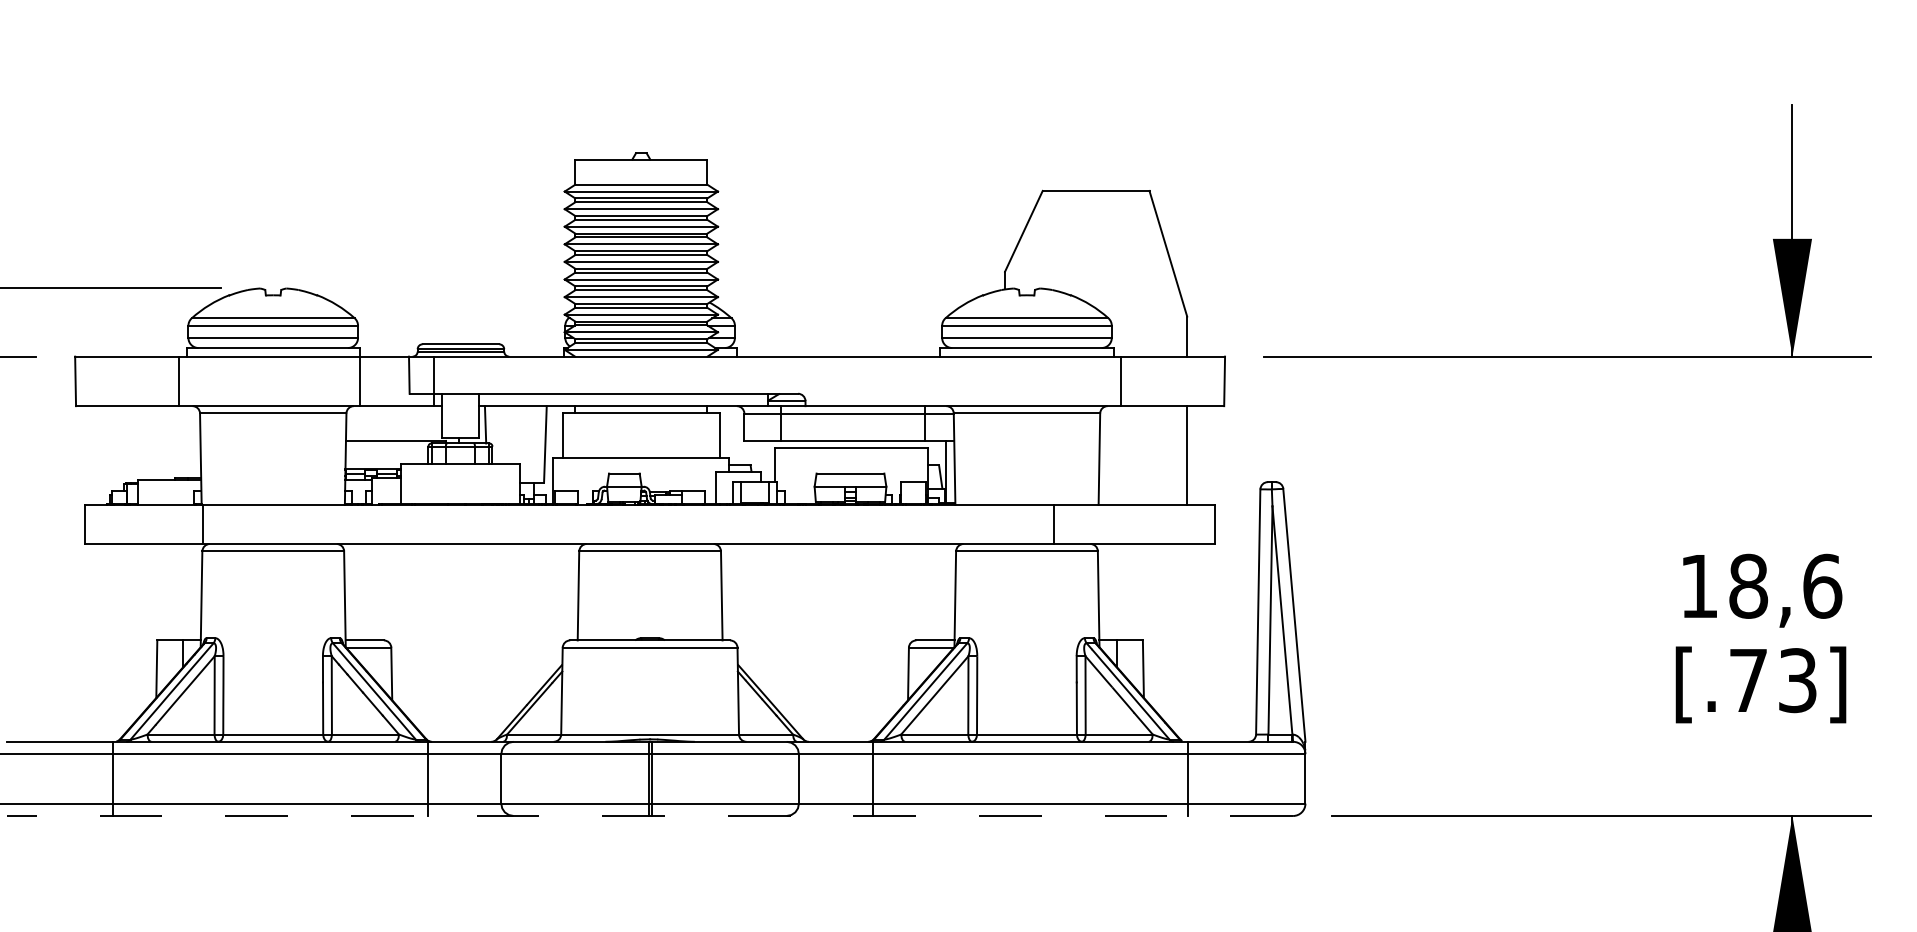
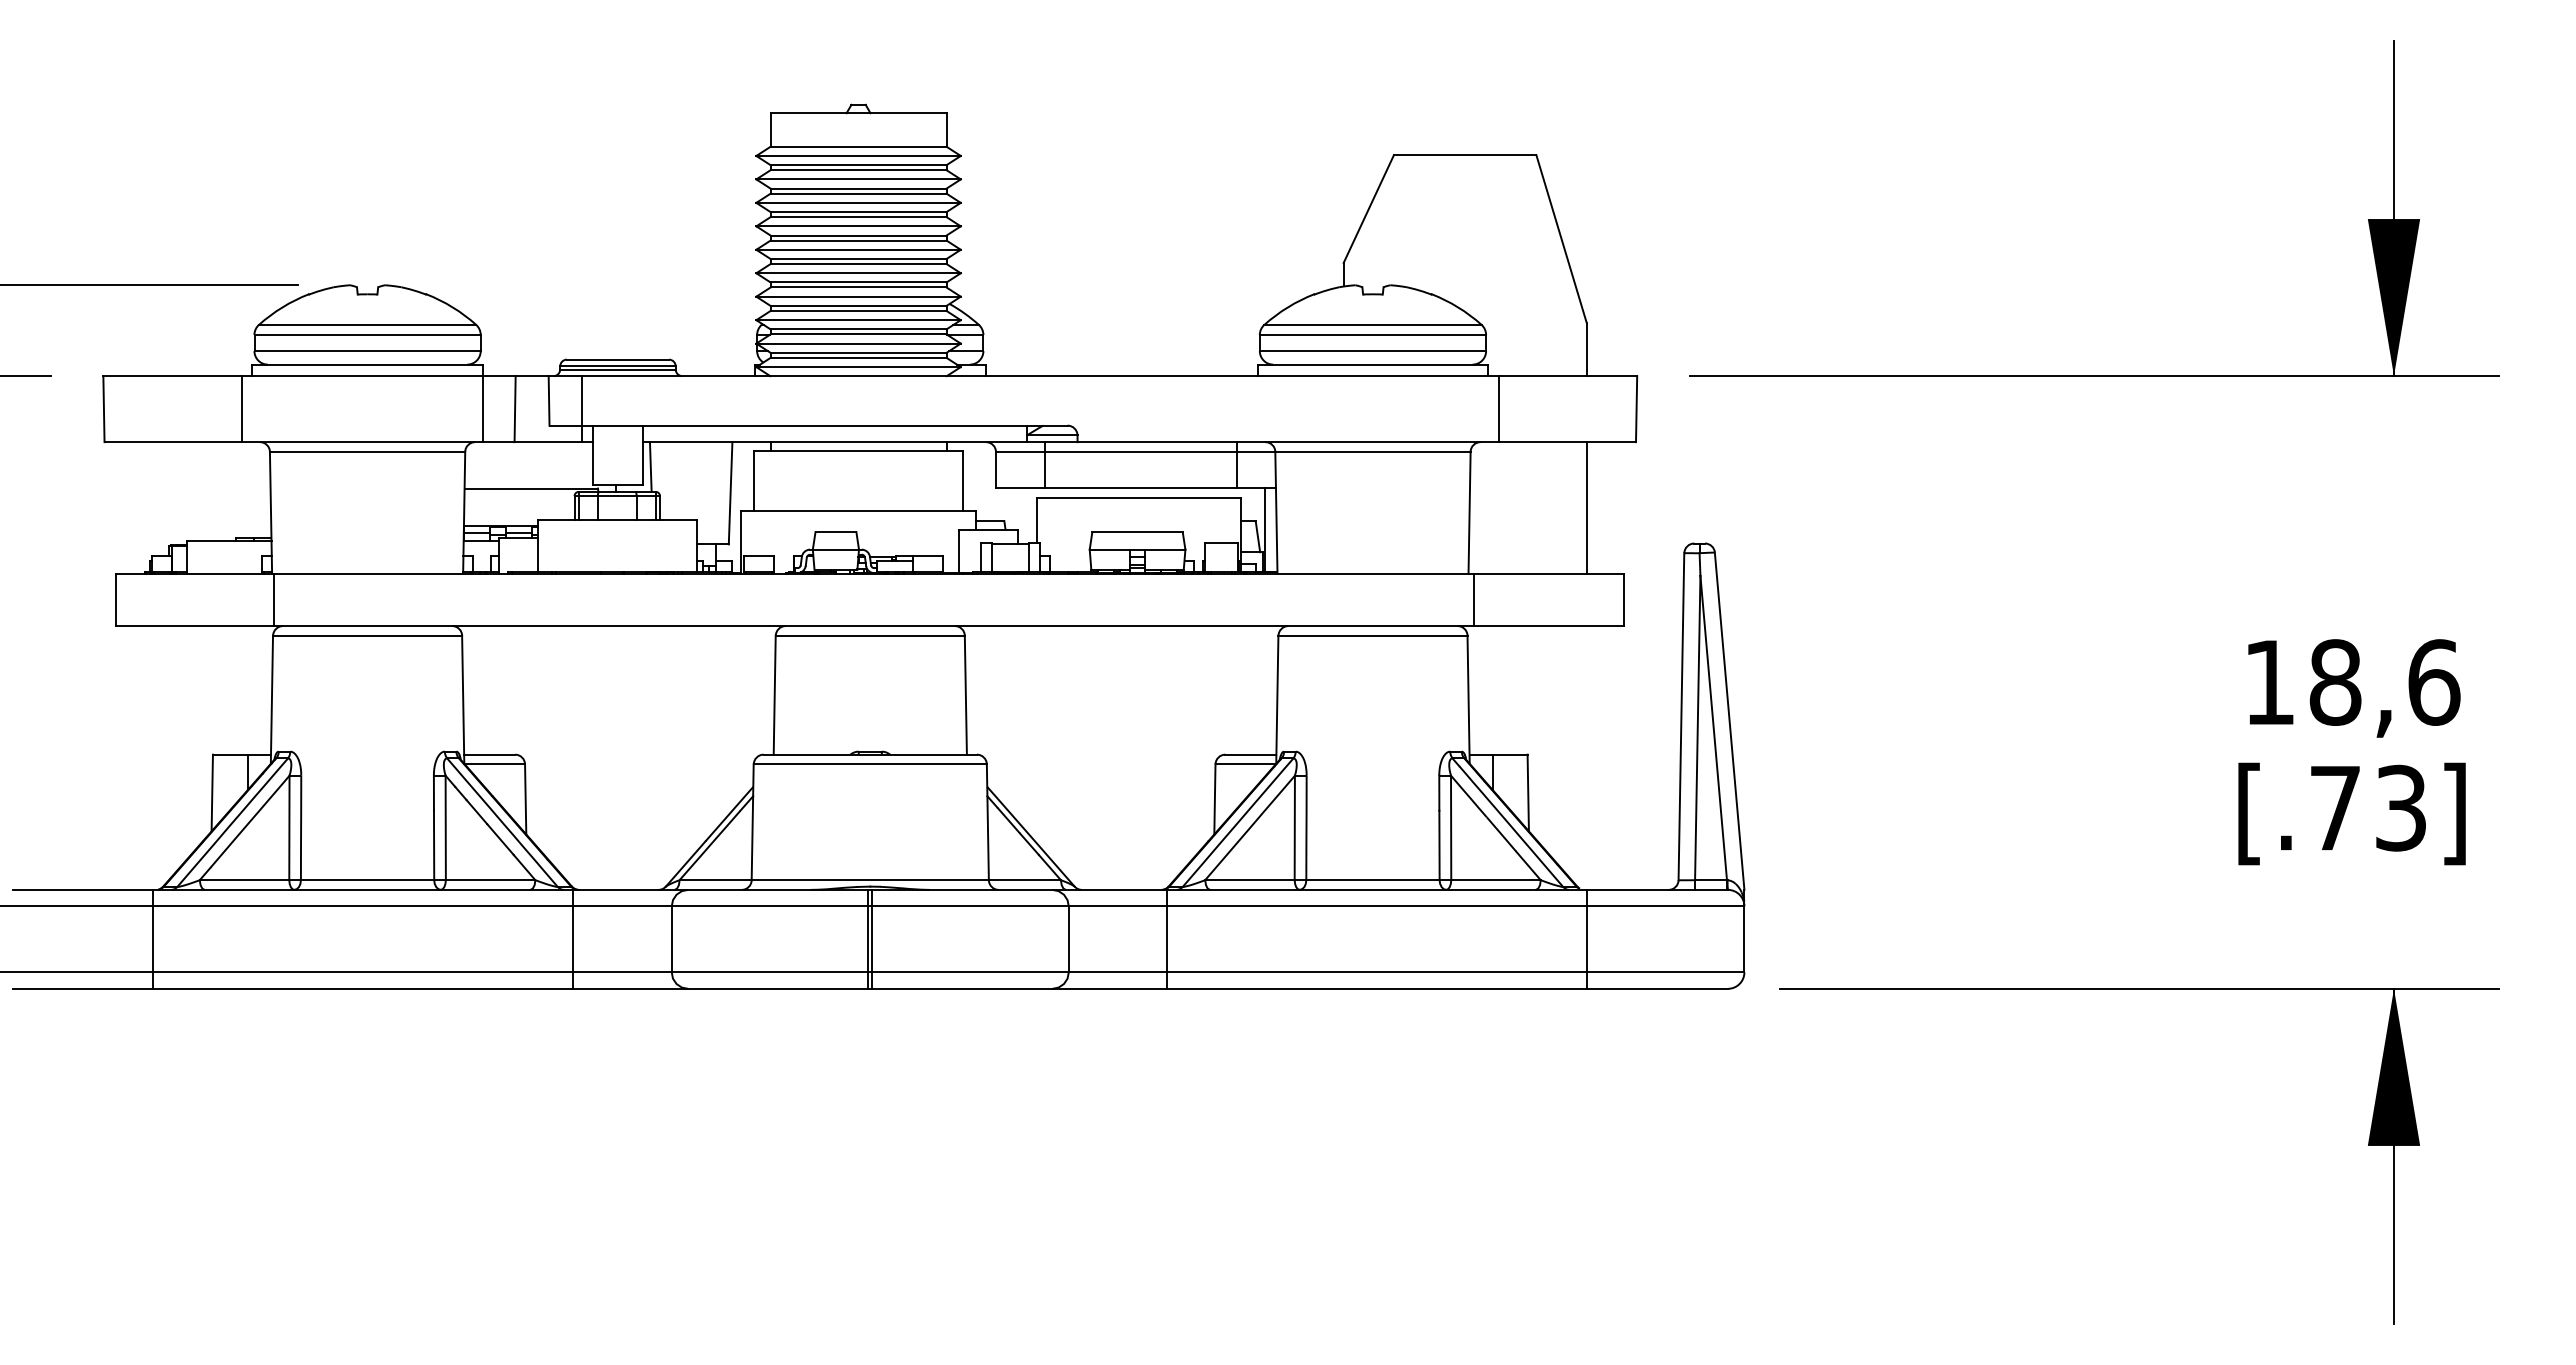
line: (383, 381) -> (514, 409), added
line: (1054, 524) -> (1474, 599), moved
line: (650, 815) -> (870, 988), dashed -> solid

